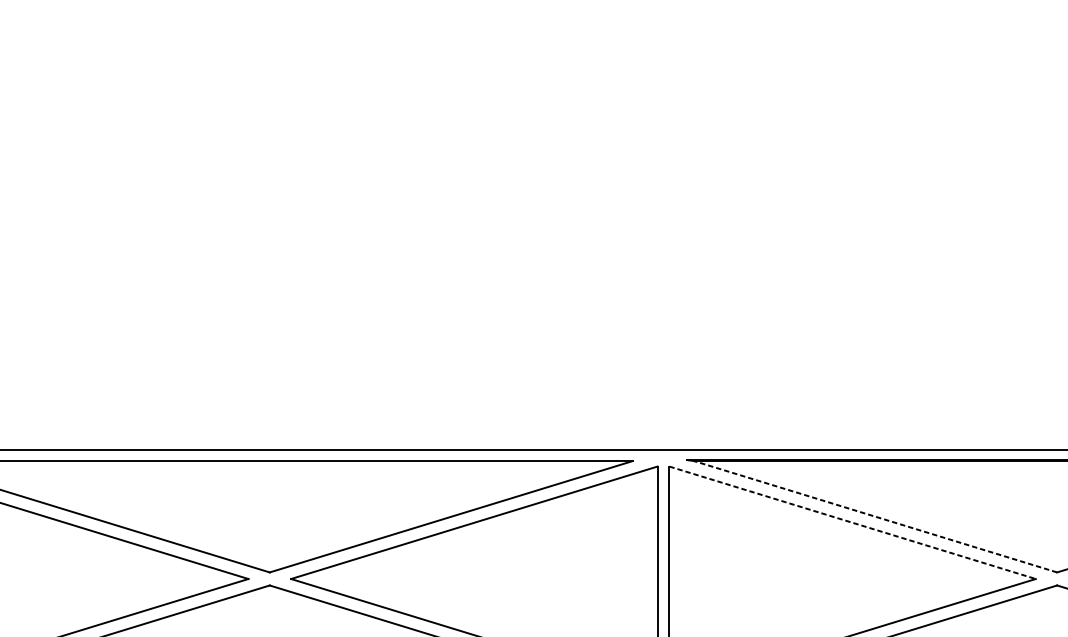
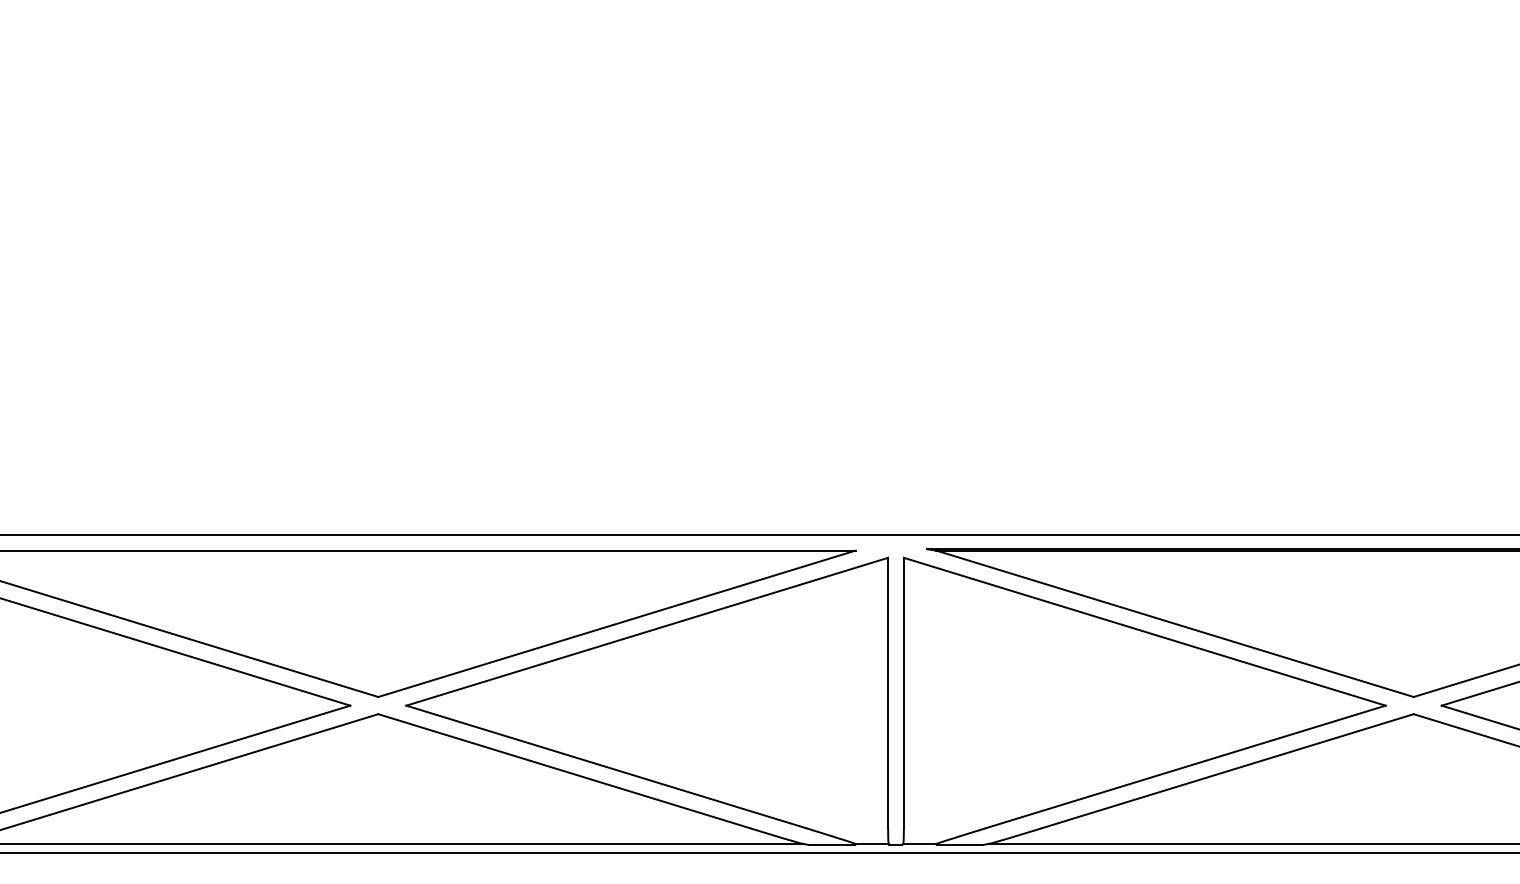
line: (876, 516) -> (1175, 623), dashed -> solid
line: (852, 522) -> (1144, 631), dashed -> solid

